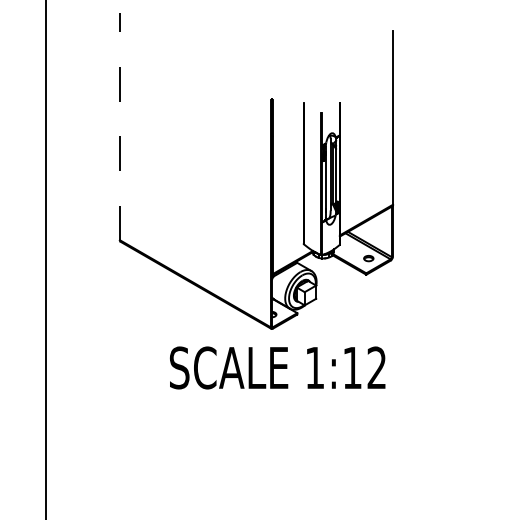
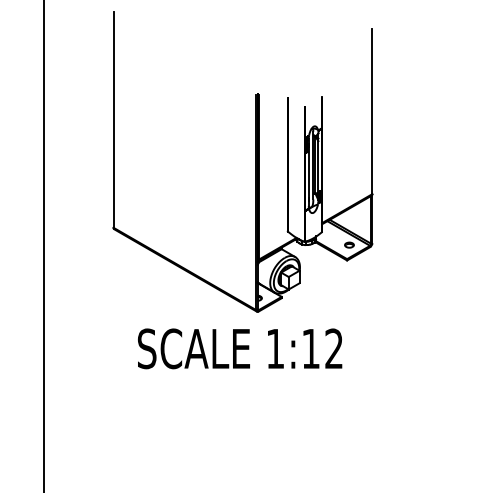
line: (119, 127) -> (113, 120), dashed -> solid
text: (278, 367) -> (240, 348), moved

